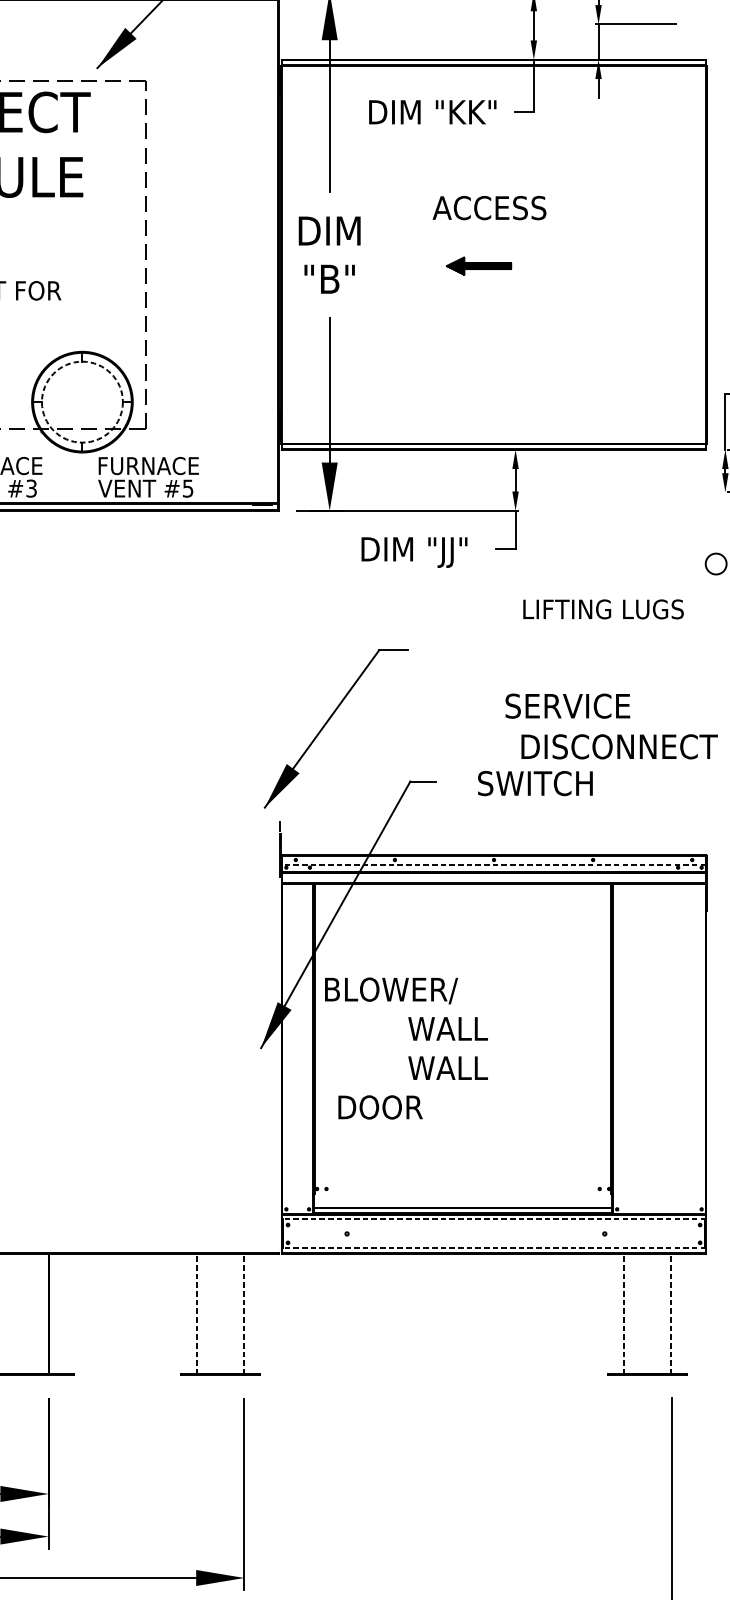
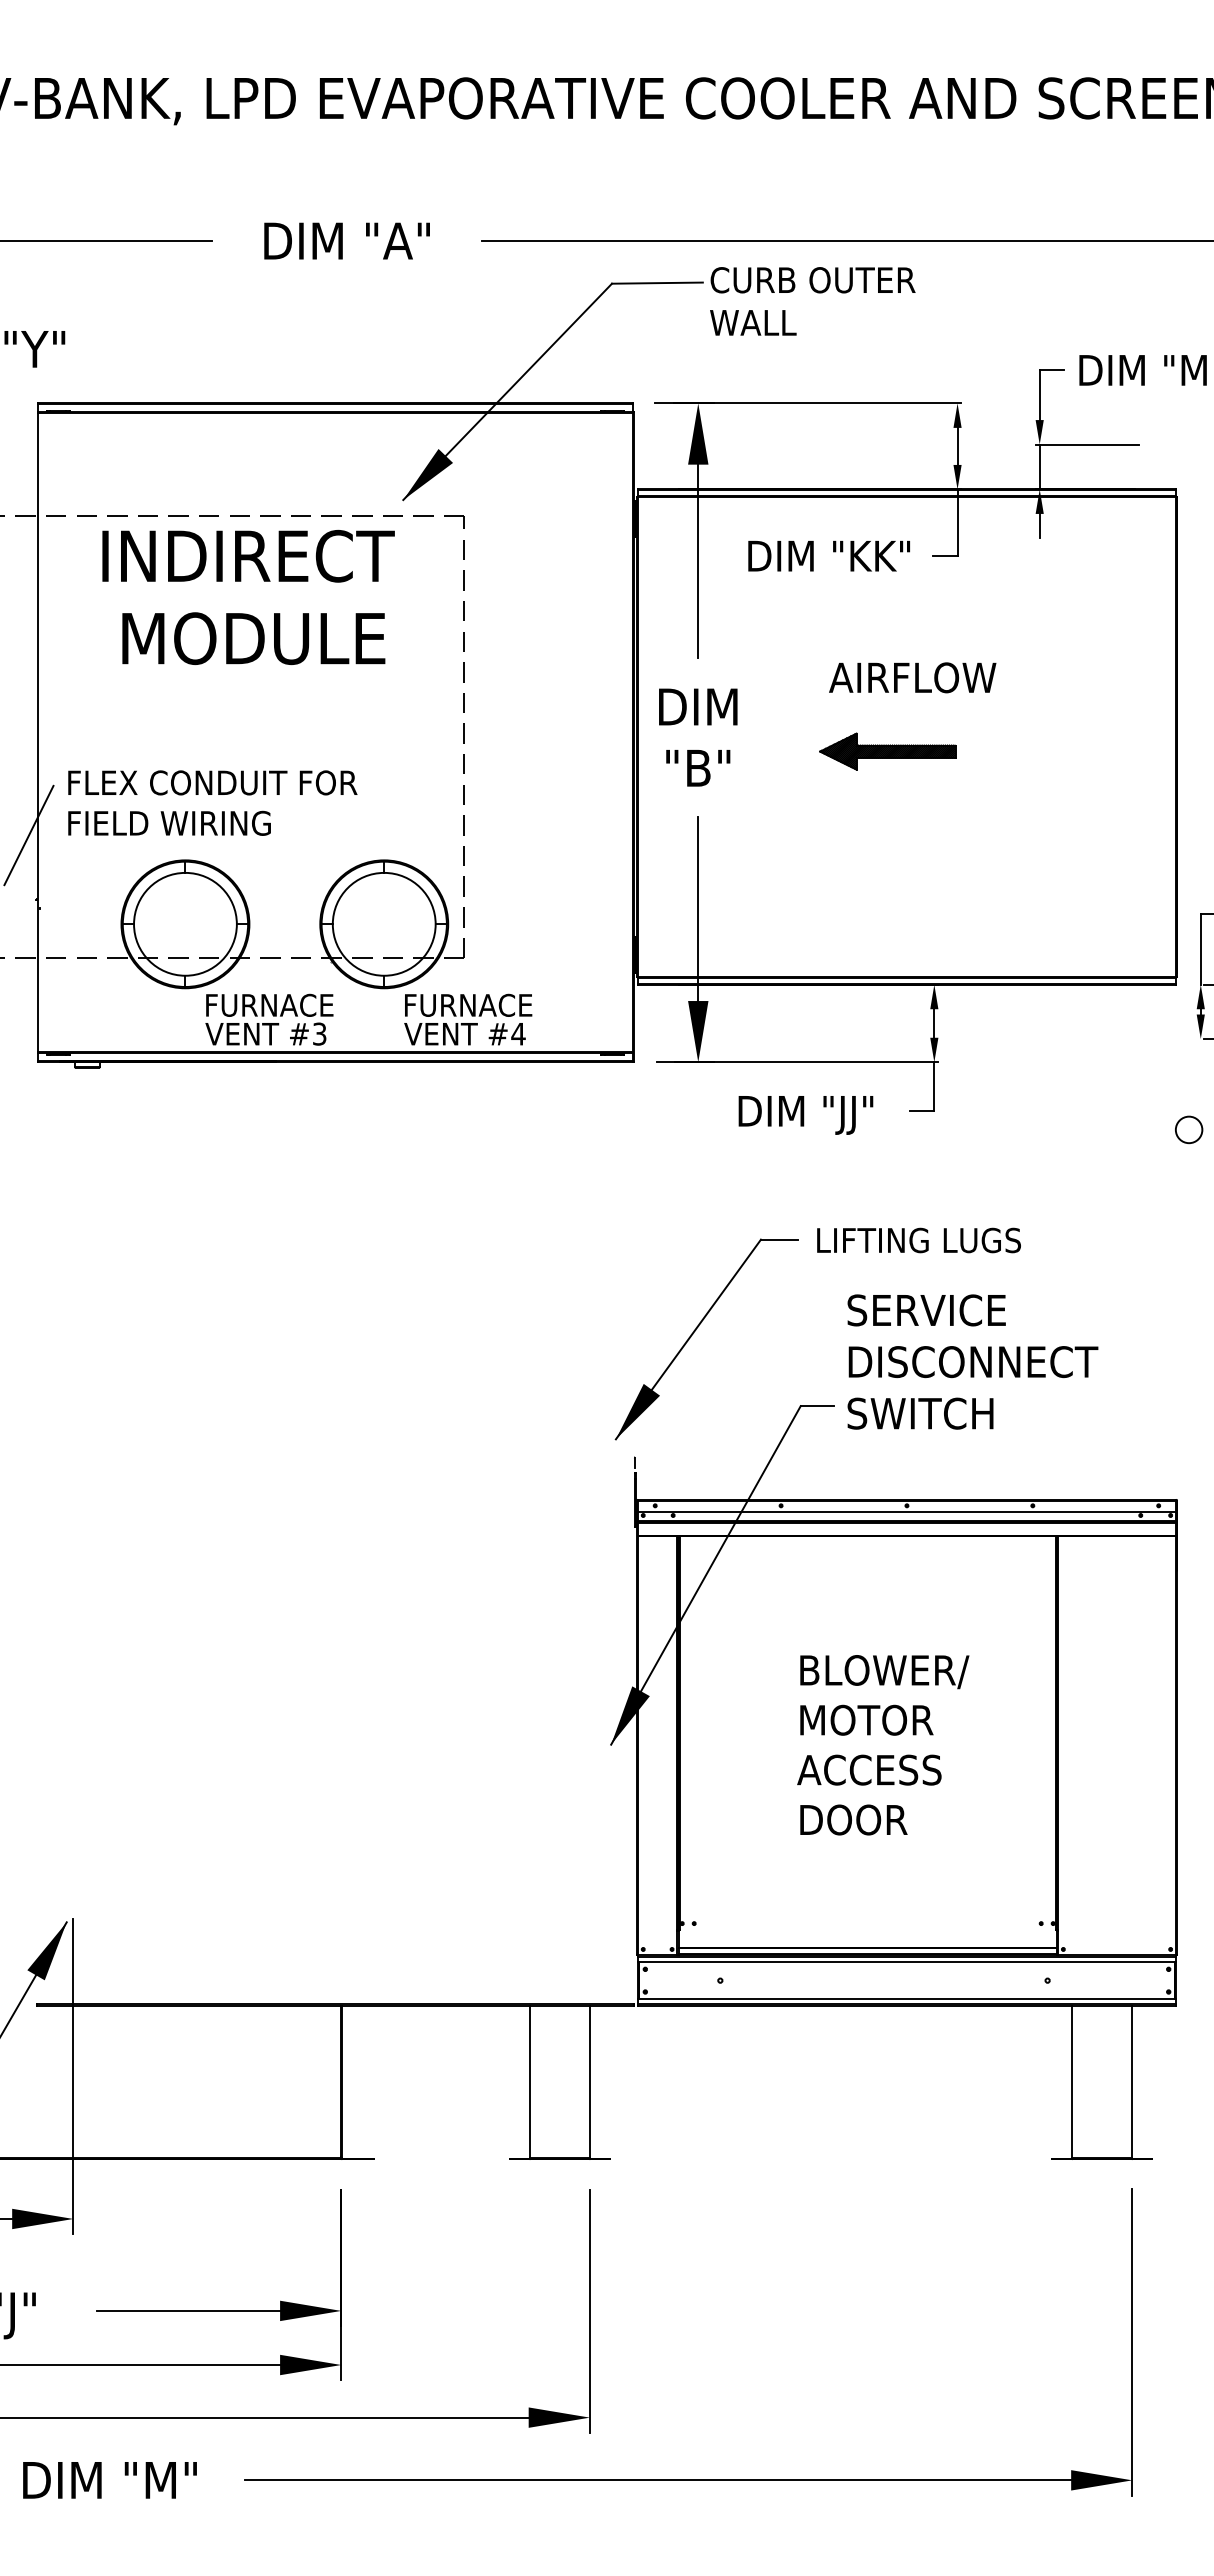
text: (509, 207) -> (926, 677), ACCESS -> AIRFLOW
part: (478, 266) -> (887, 751), size x1.67
circle: (81, 401) -> (383, 923), dashed -> solid
text: (188, 488) -> (518, 1034), #5 -> #4
text: (603, 609) -> (918, 1240), moved
text: (567, 706) -> (926, 1310), moved
text: (619, 747) -> (973, 1362), moved
text: (535, 783) -> (920, 1413), moved
line: (493, 864) -> (906, 1511), dashed -> solid
text: (391, 991) -> (884, 1672), moved
text: (461, 1028) -> (865, 1719), WALL -> MOTOR
text: (464, 1067) -> (869, 1769), WALL -> ACCESS
text: (380, 1107) -> (853, 1819), moved
line: (493, 1219) -> (906, 1962), dashed -> solid
line: (493, 1248) -> (906, 1999), dashed -> solid
line: (197, 1314) -> (530, 2082), dashed -> solid
line: (244, 1314) -> (589, 2082), dashed -> solid
line: (624, 1314) -> (1072, 2082), dashed -> solid
line: (671, 1314) -> (1132, 2082), dashed -> solid

